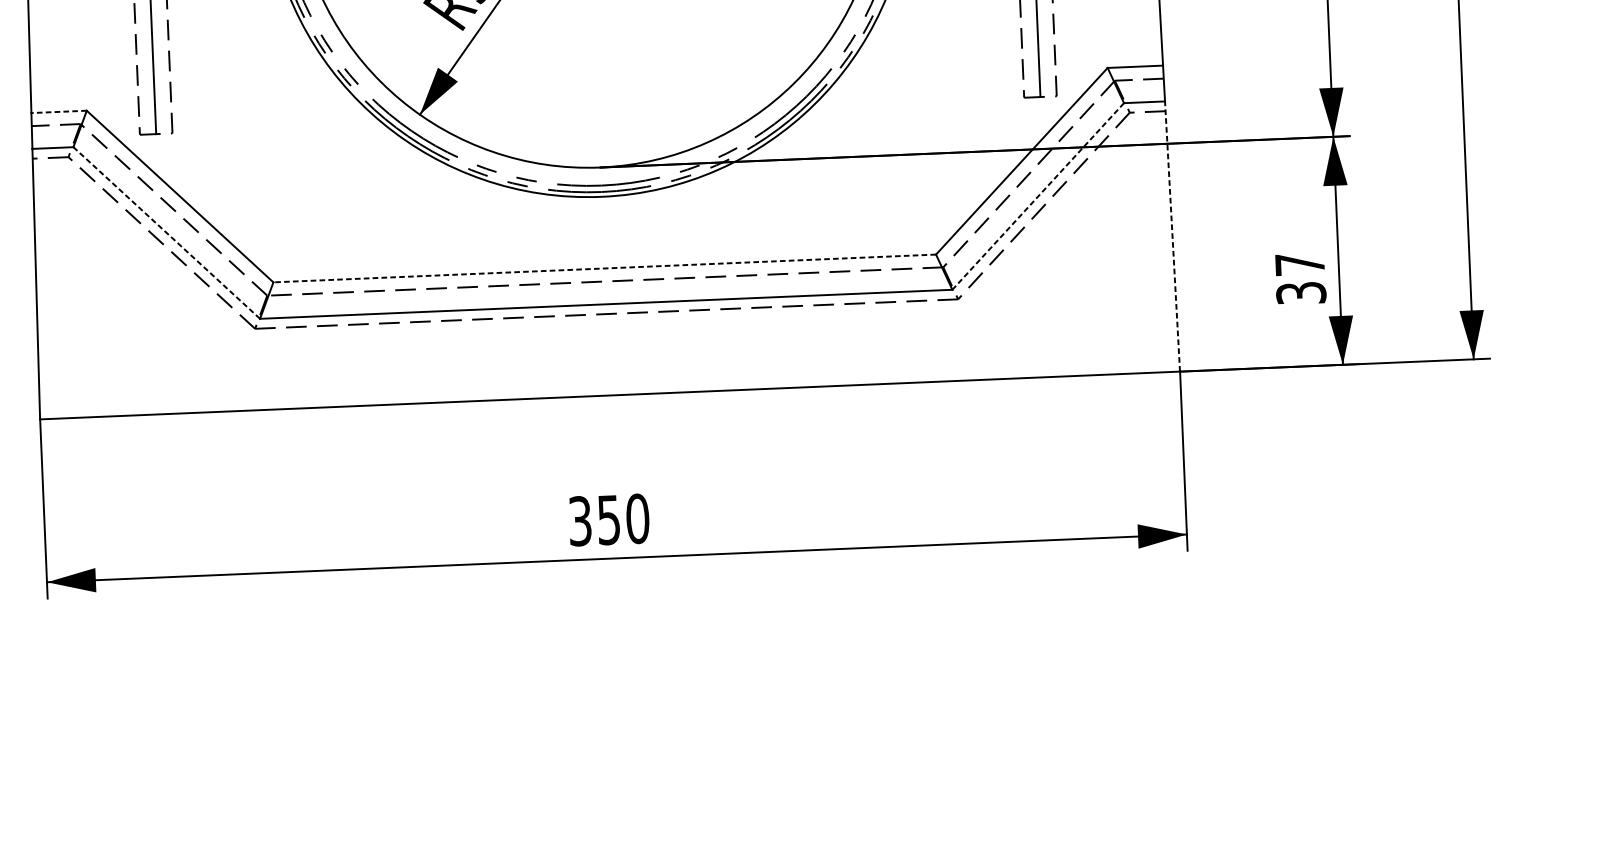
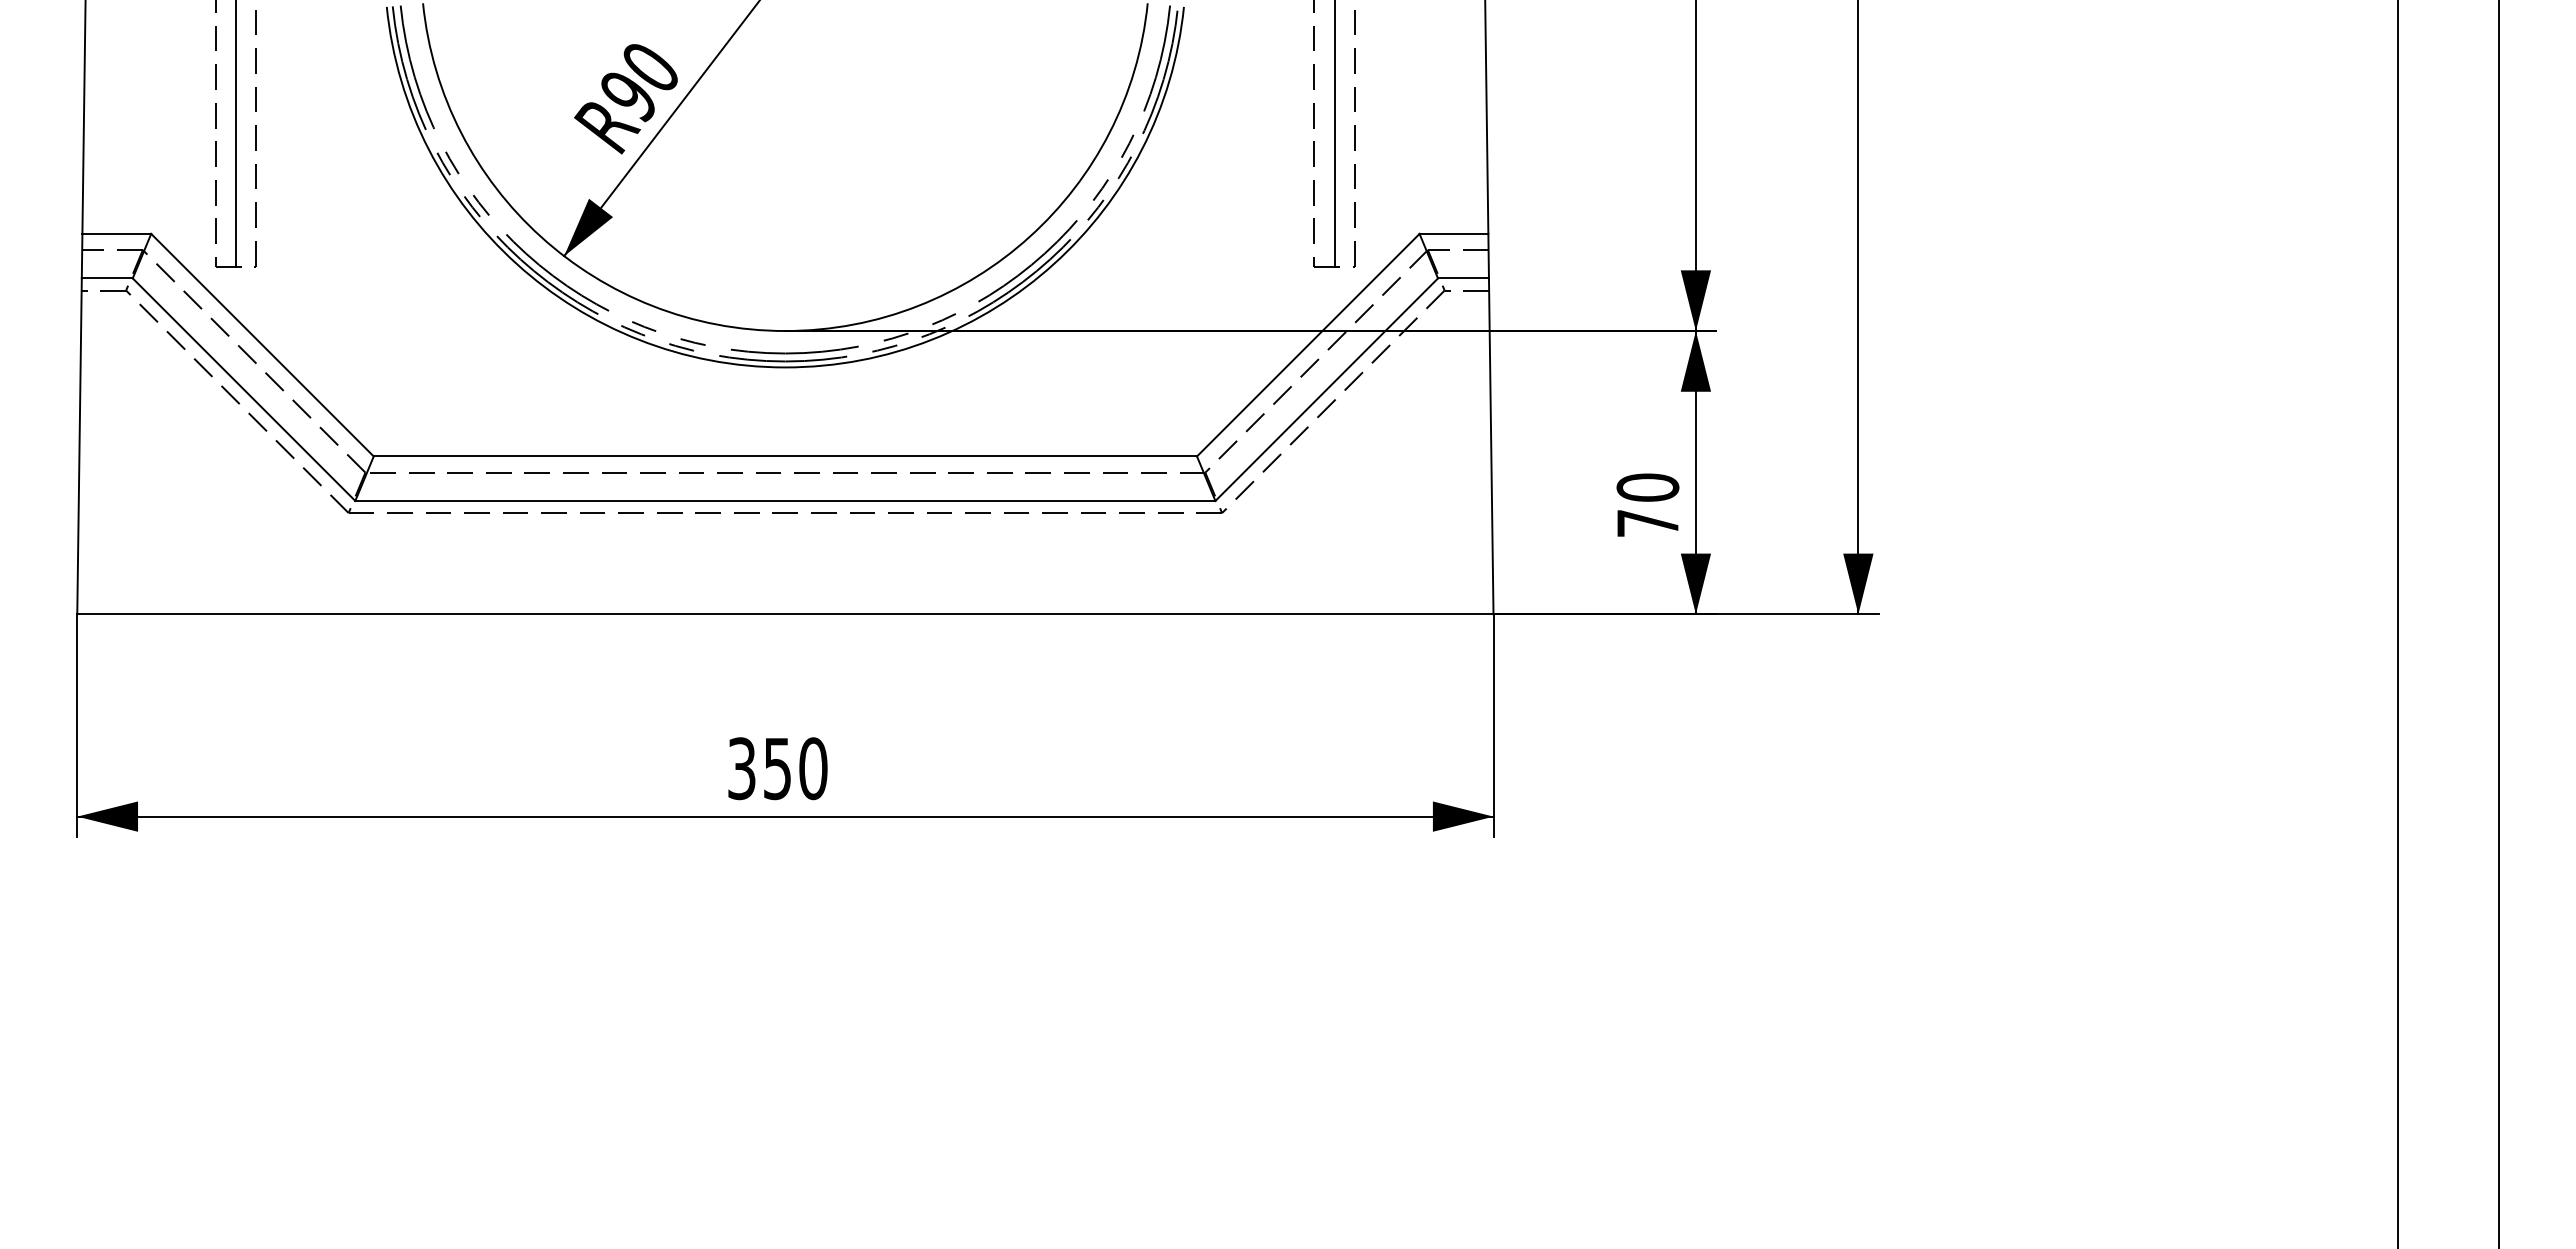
line: (58, 111) -> (116, 233), dashed -> solid
line: (1038, 197) -> (1326, 390), dashed -> solid
line: (166, 232) -> (243, 389), dashed -> solid
line: (1172, 236) -> (1491, 446), dashed -> solid
line: (604, 268) -> (785, 456), dashed -> solid
text: (1300, 278) -> (1647, 504), 37 -> 70

